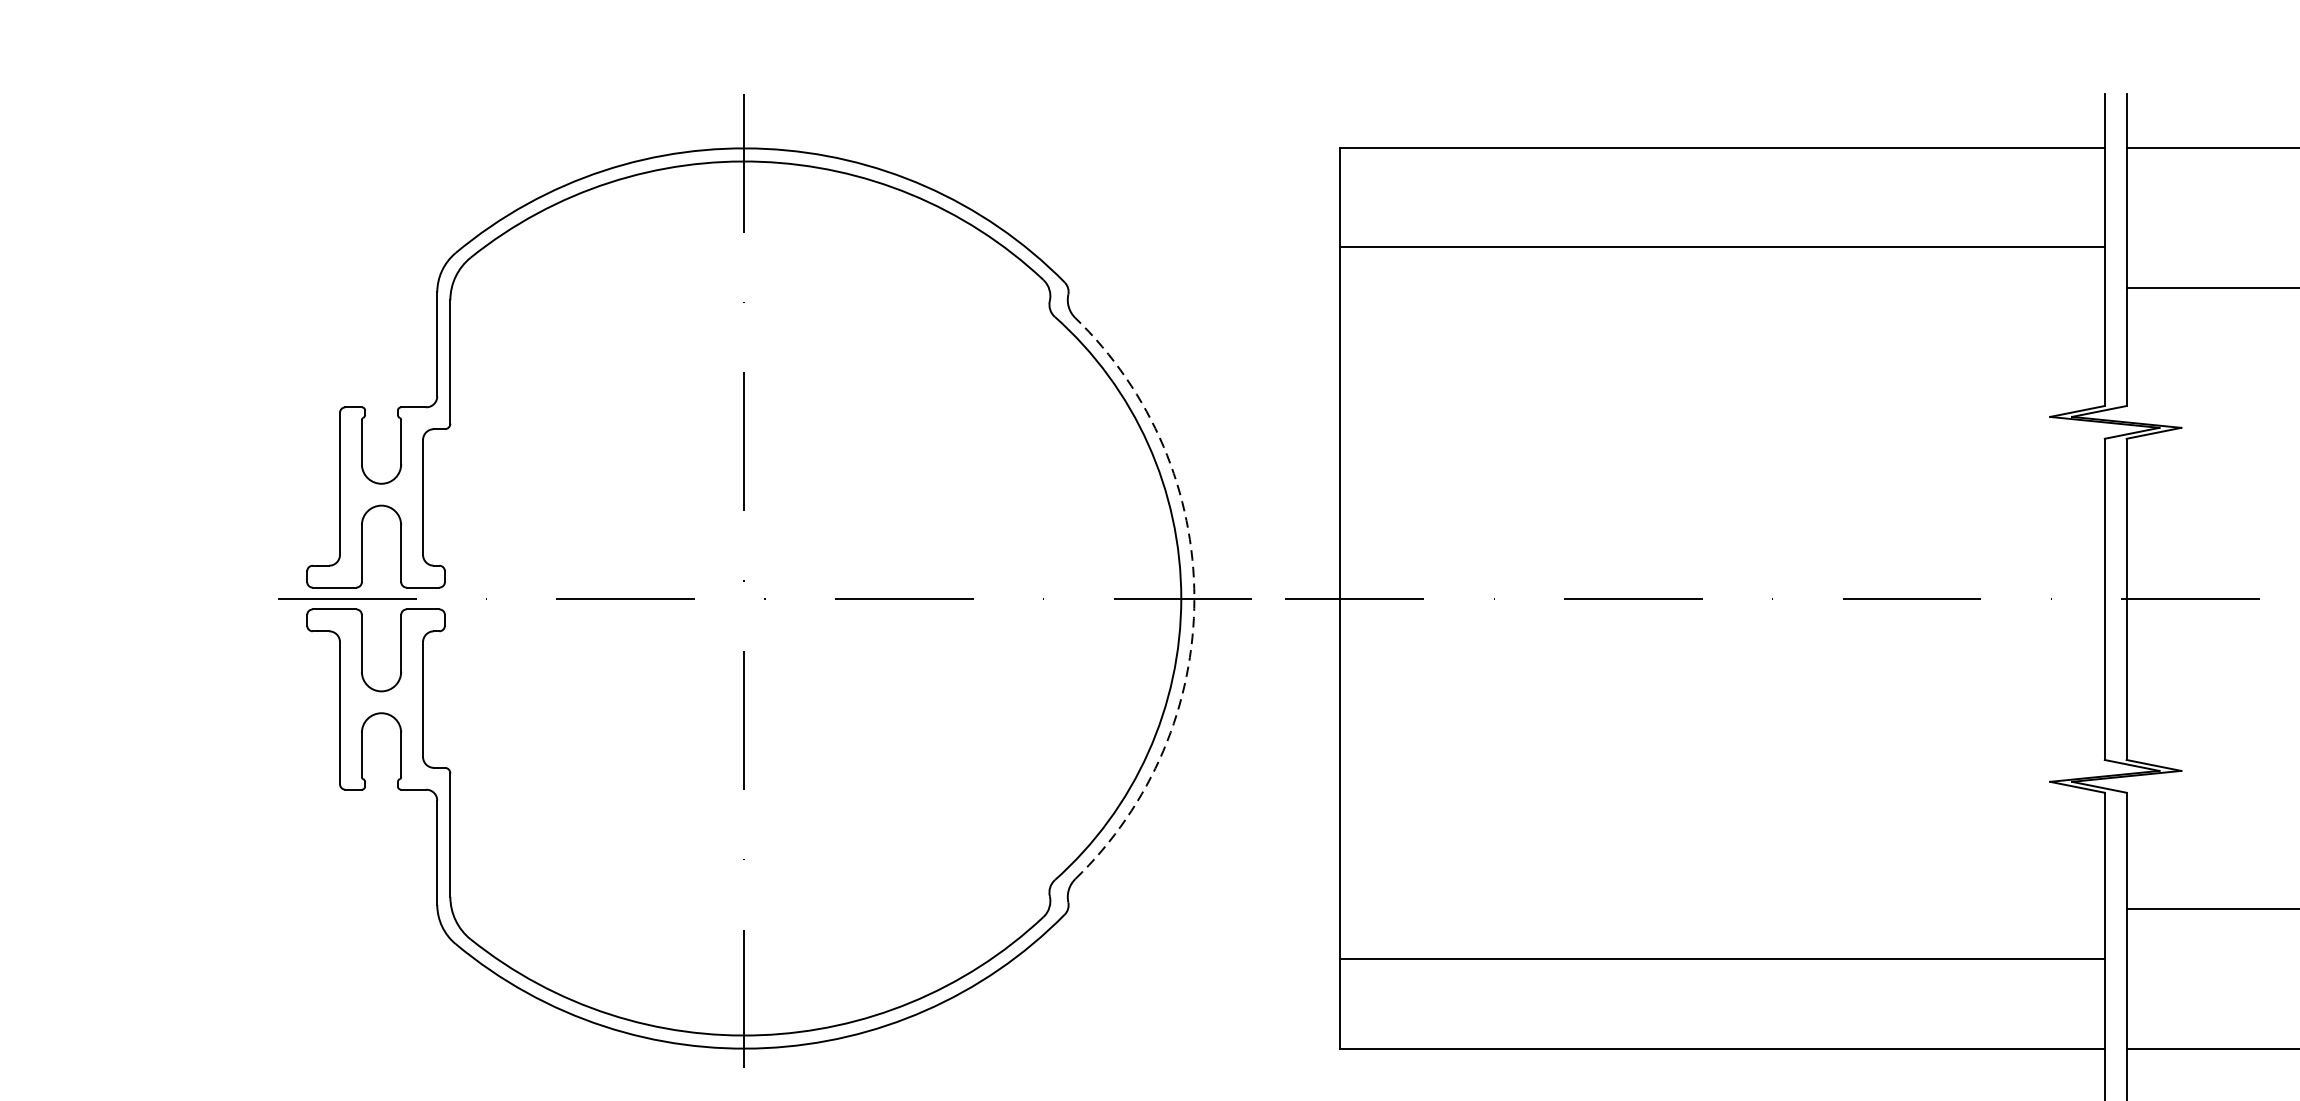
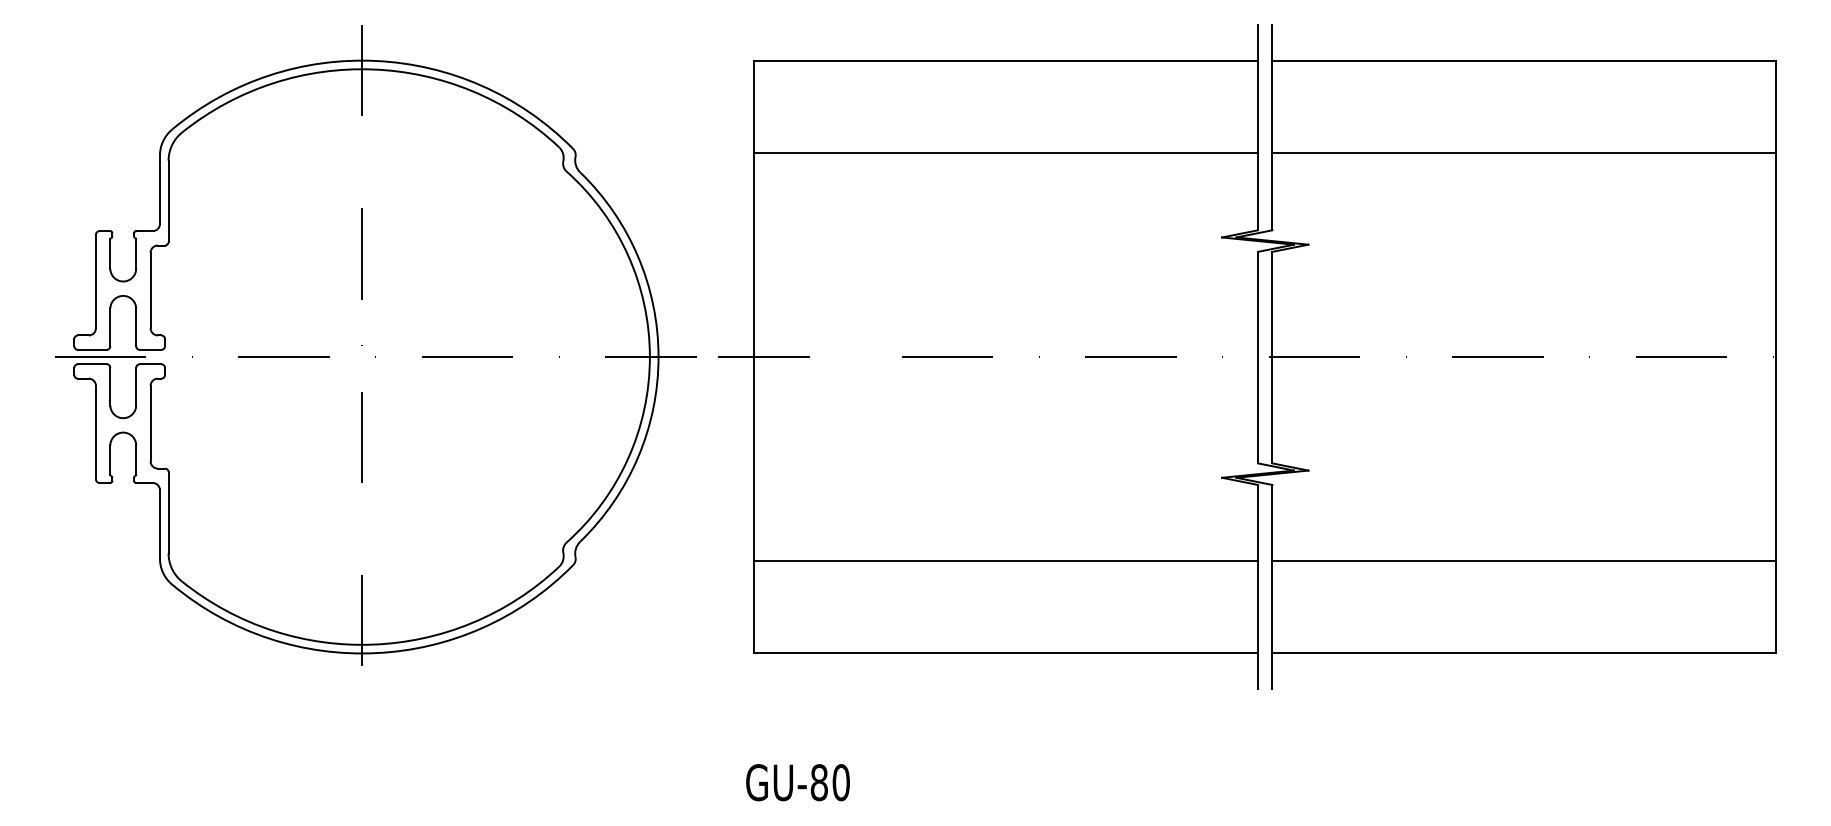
line: (1722, 246) -> (1006, 152), moved
arc: (1194, 599) -> (658, 357), dashed -> solid
line: (1722, 959) -> (1006, 561), moved

